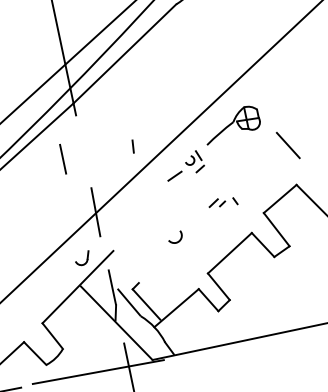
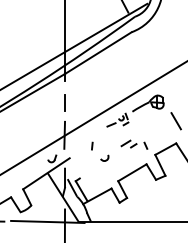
line: (133, 145) -> (92, 145), moved
line: (62, 158) -> (64, 102), moved
part: (223, 202) -> (134, 144), size x1.67

